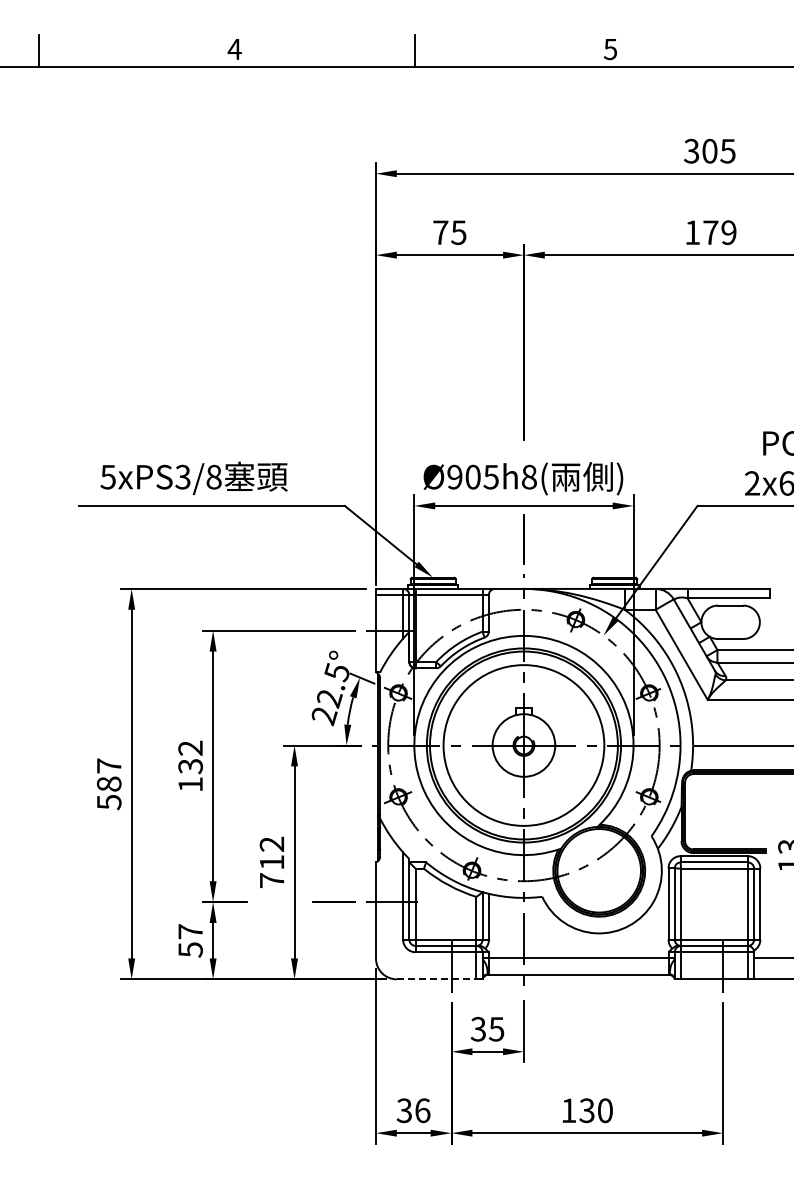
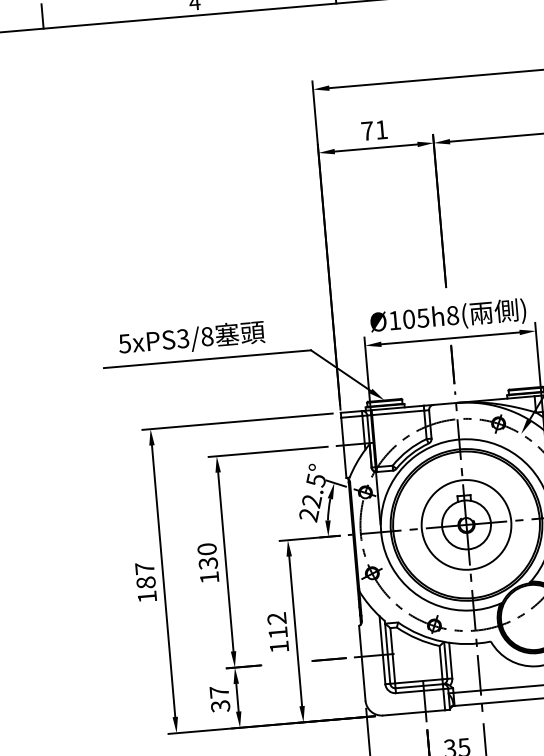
text: (458, 232) -> (381, 129), 75 -> 71
text: (454, 476) -> (394, 320), Ø905h8( -> Ø105h8(
circle: (523, 745) -> (466, 524), size x0.71
text: (190, 747) -> (206, 548), 132 -> 130
text: (109, 802) -> (147, 596), 587 -> 187
text: (272, 880) -> (279, 646), 712 -> 112
text: (190, 949) -> (220, 706), 57 -> 37
line: (436, 979) -> (414, 712), dashed -> solid

